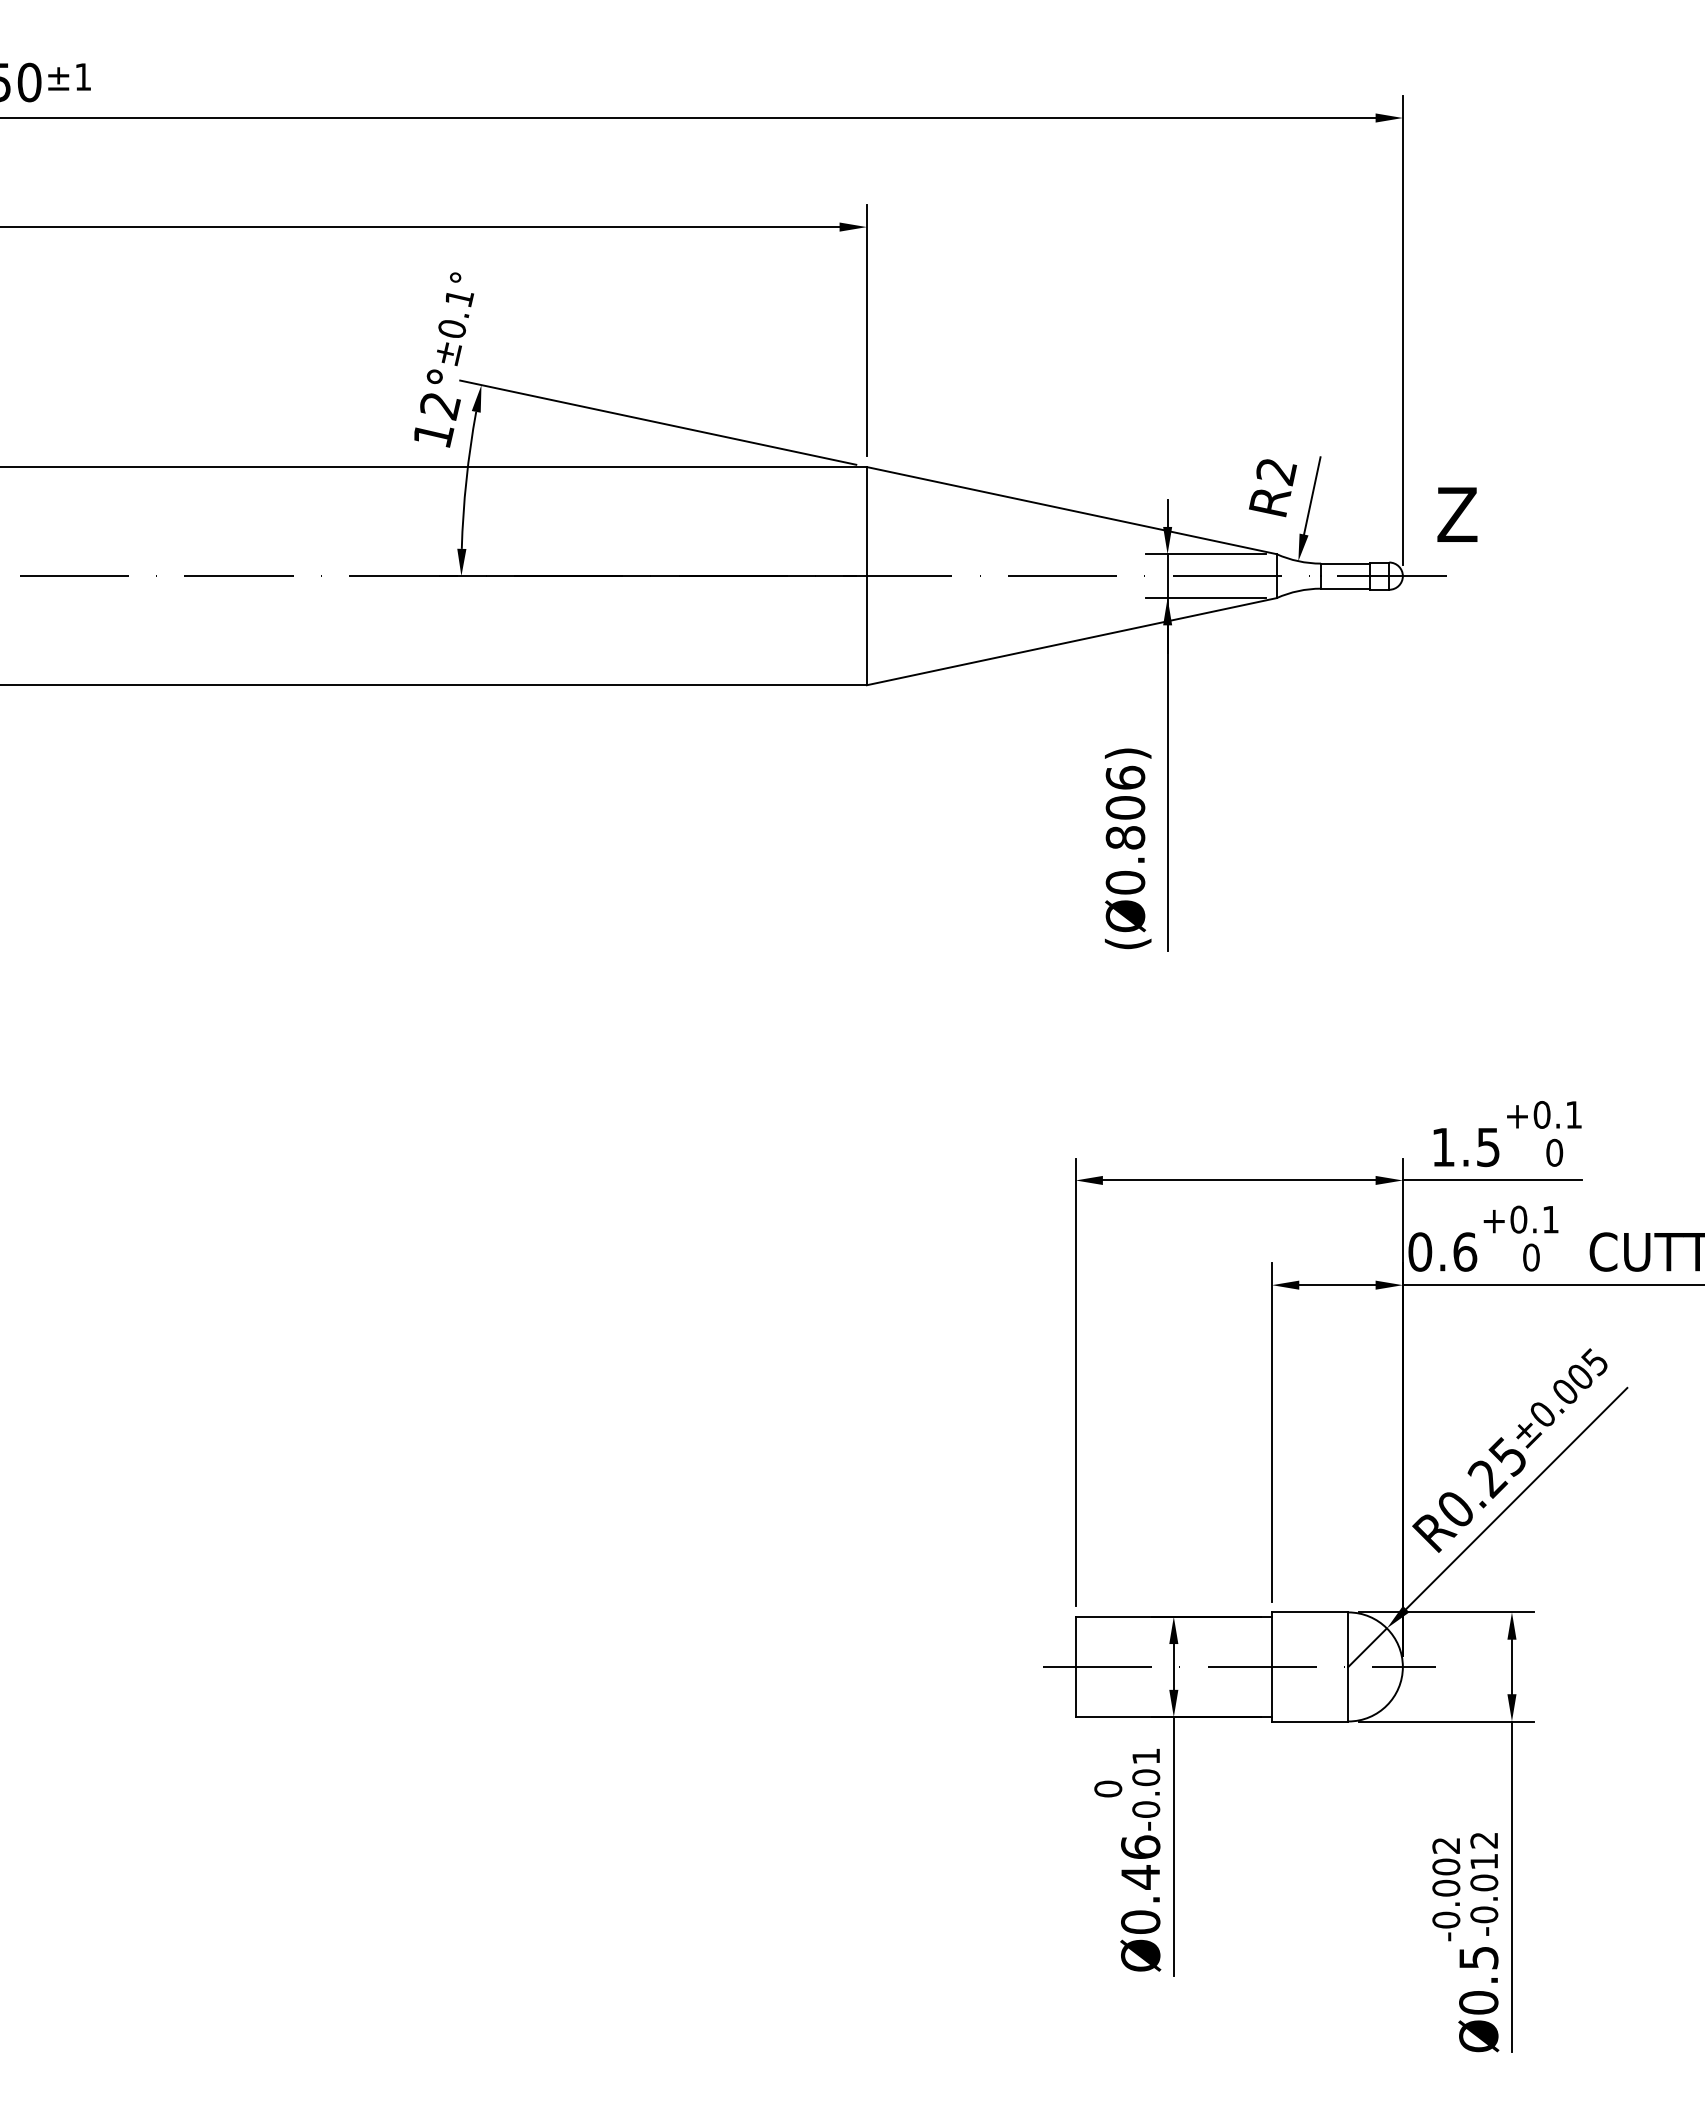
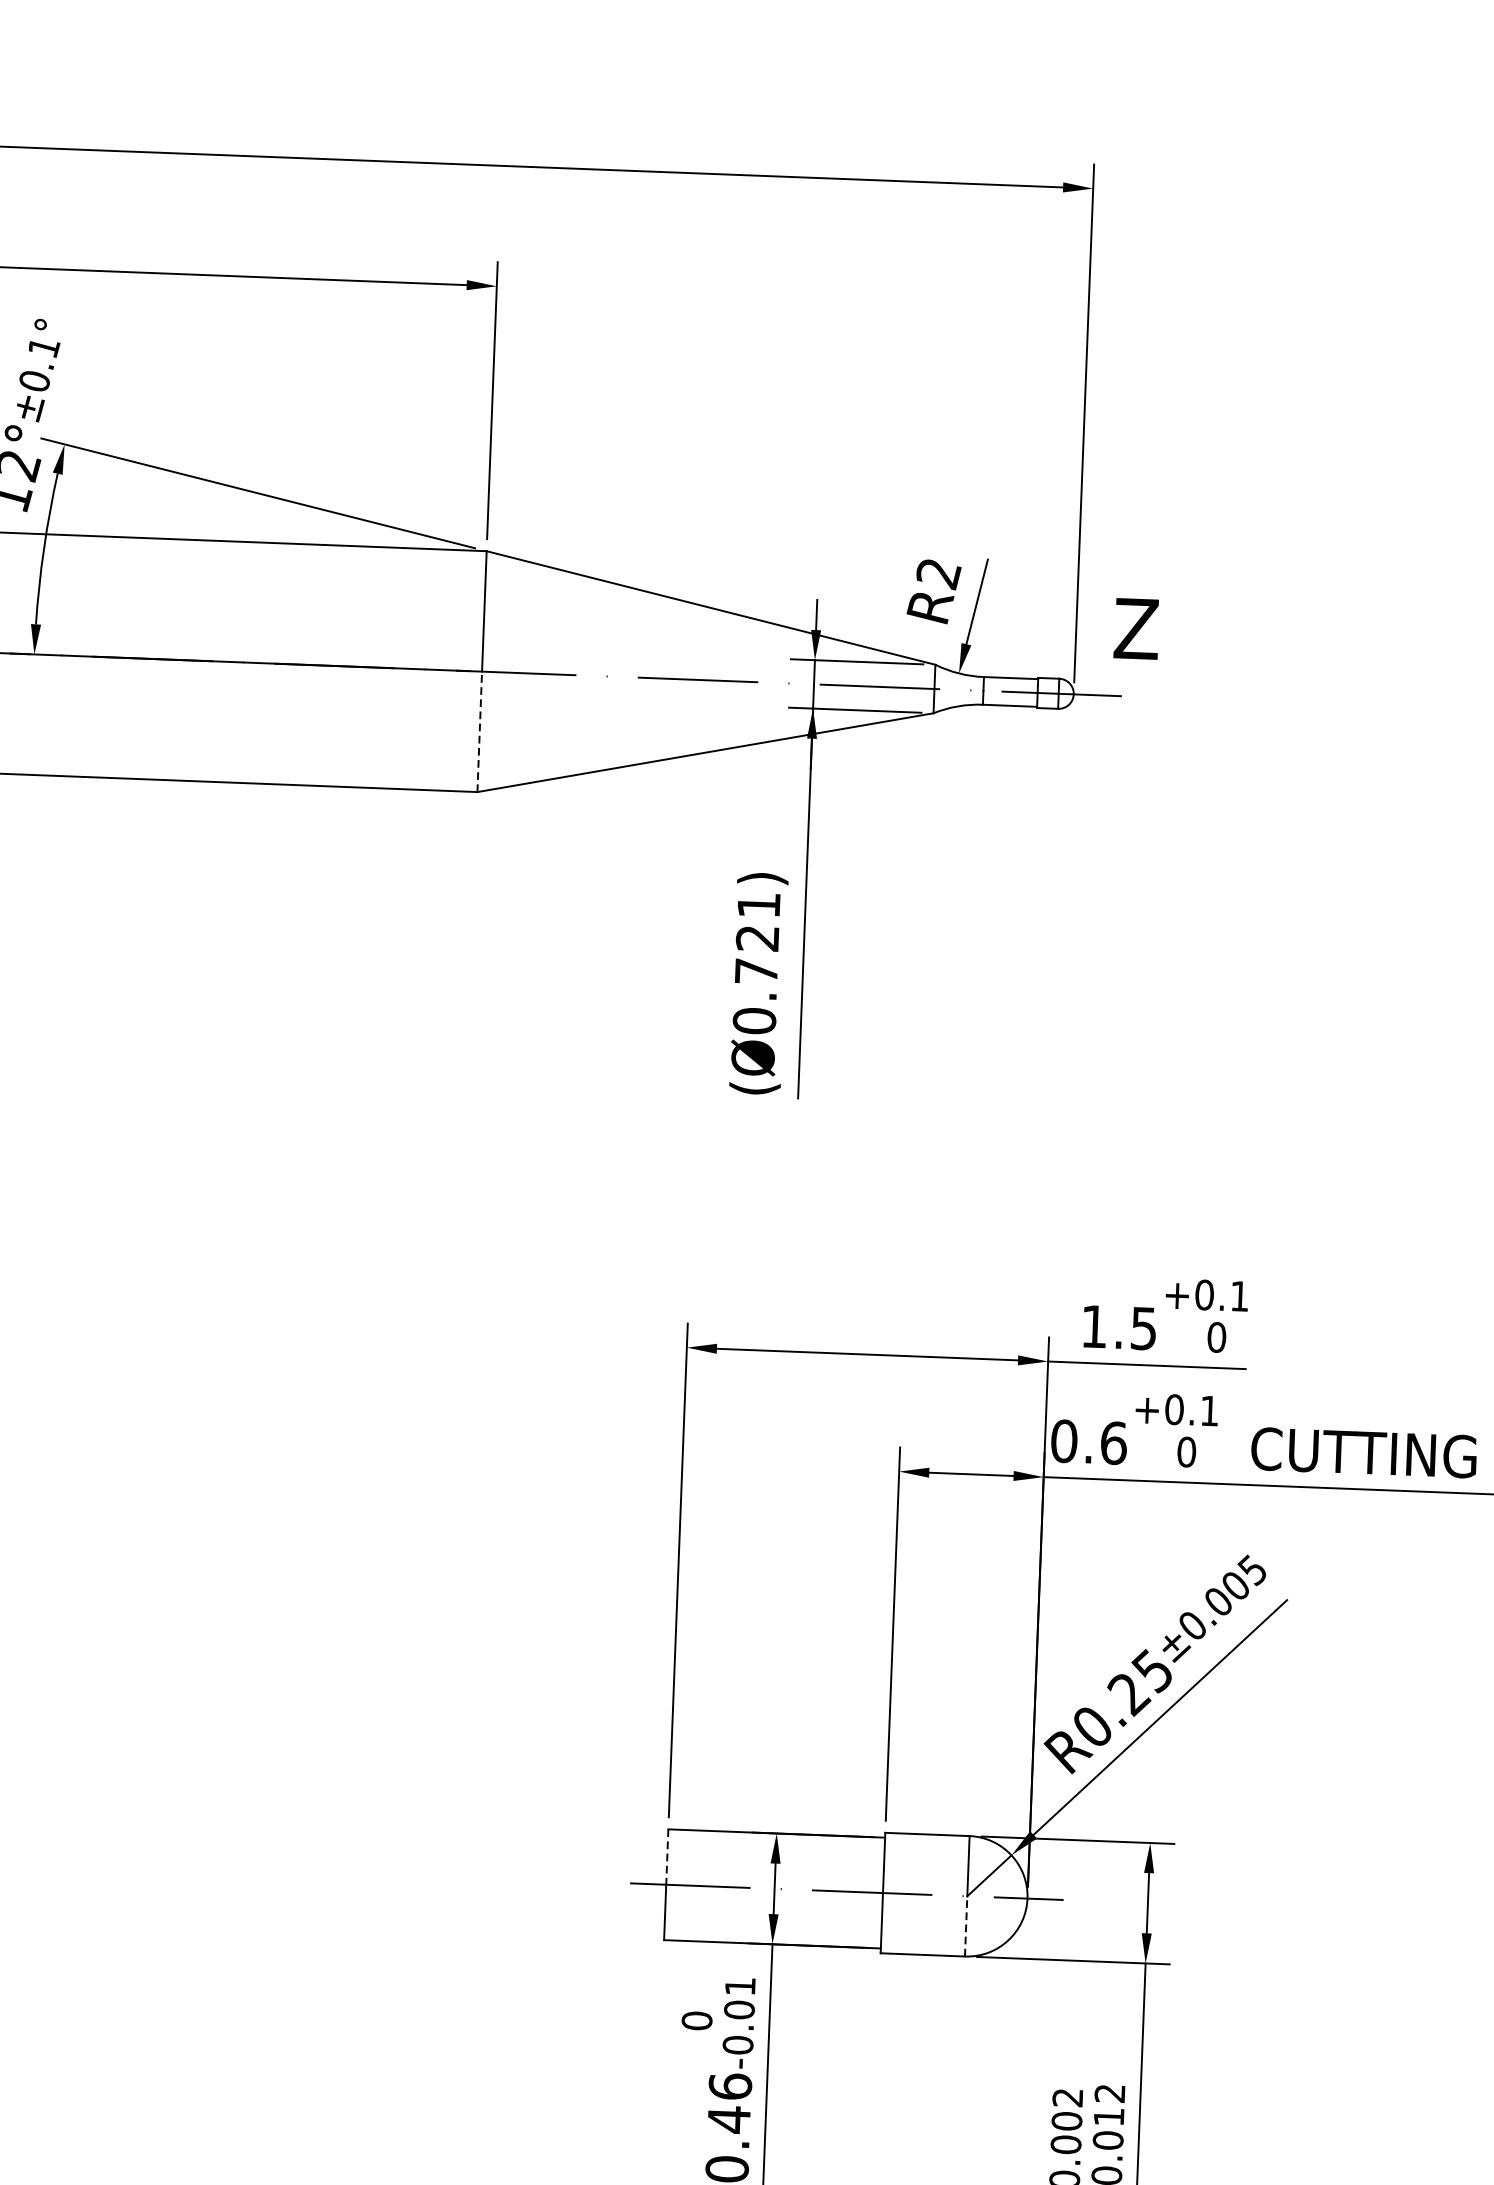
line: (866, 630) -> (479, 731), solid -> dashed
text: (1125, 807) -> (757, 938), (Ø0.806) -> (Ø0.721)
line: (1075, 1642) -> (667, 1857), solid -> dashed
line: (1348, 1693) -> (966, 1925), solid -> dashed

